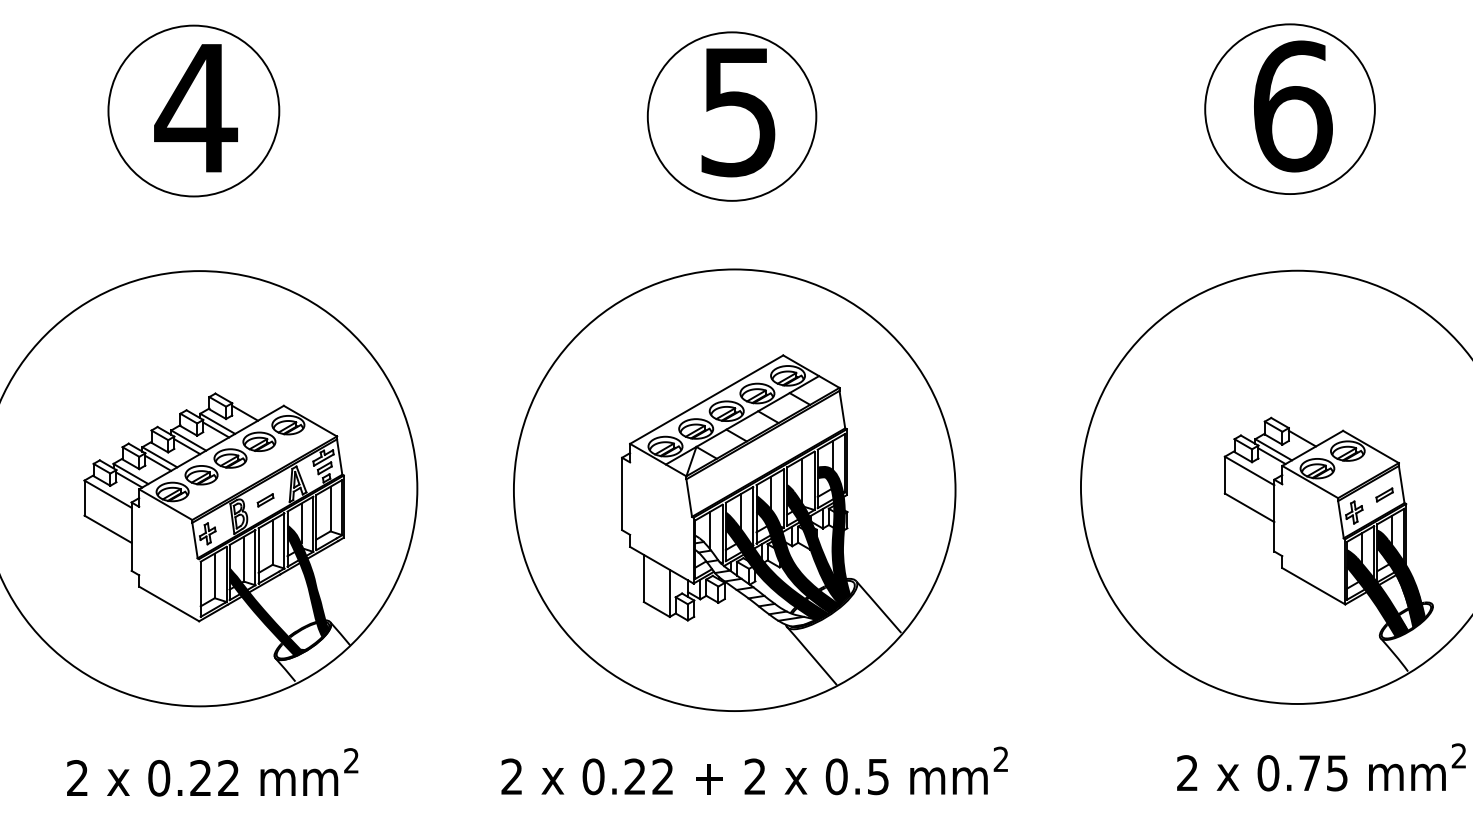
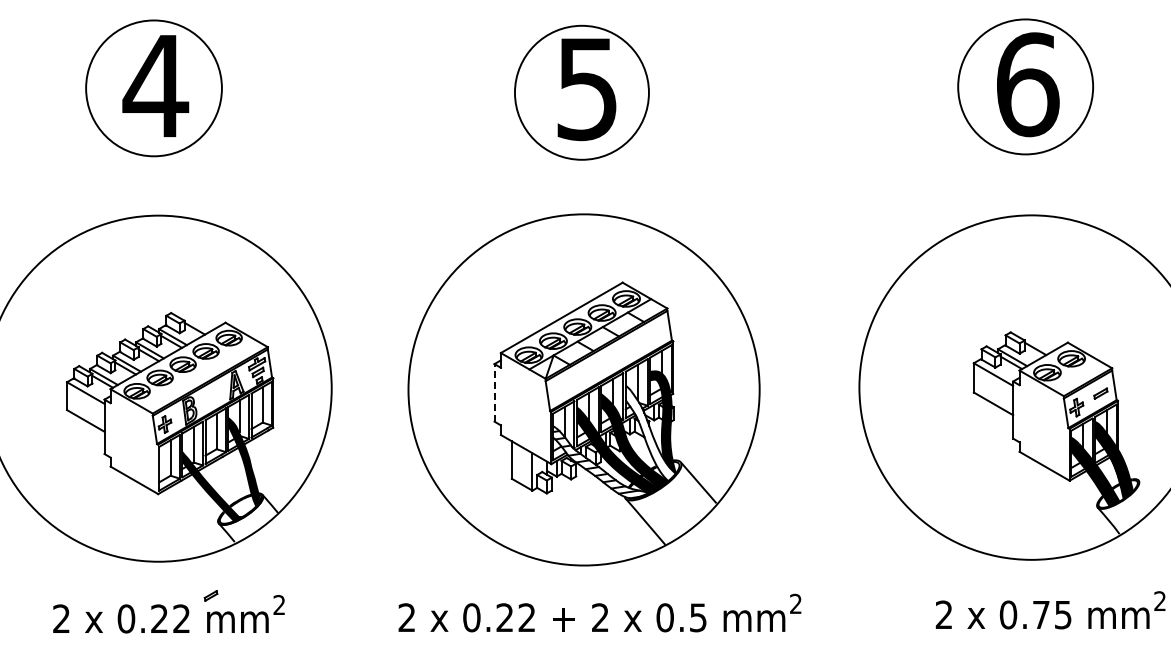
line: (622, 493) -> (494, 392), solid -> dashed
part: (264, 499) -> (210, 595), moved
fill: (818, 547) -> (650, 435), removed

